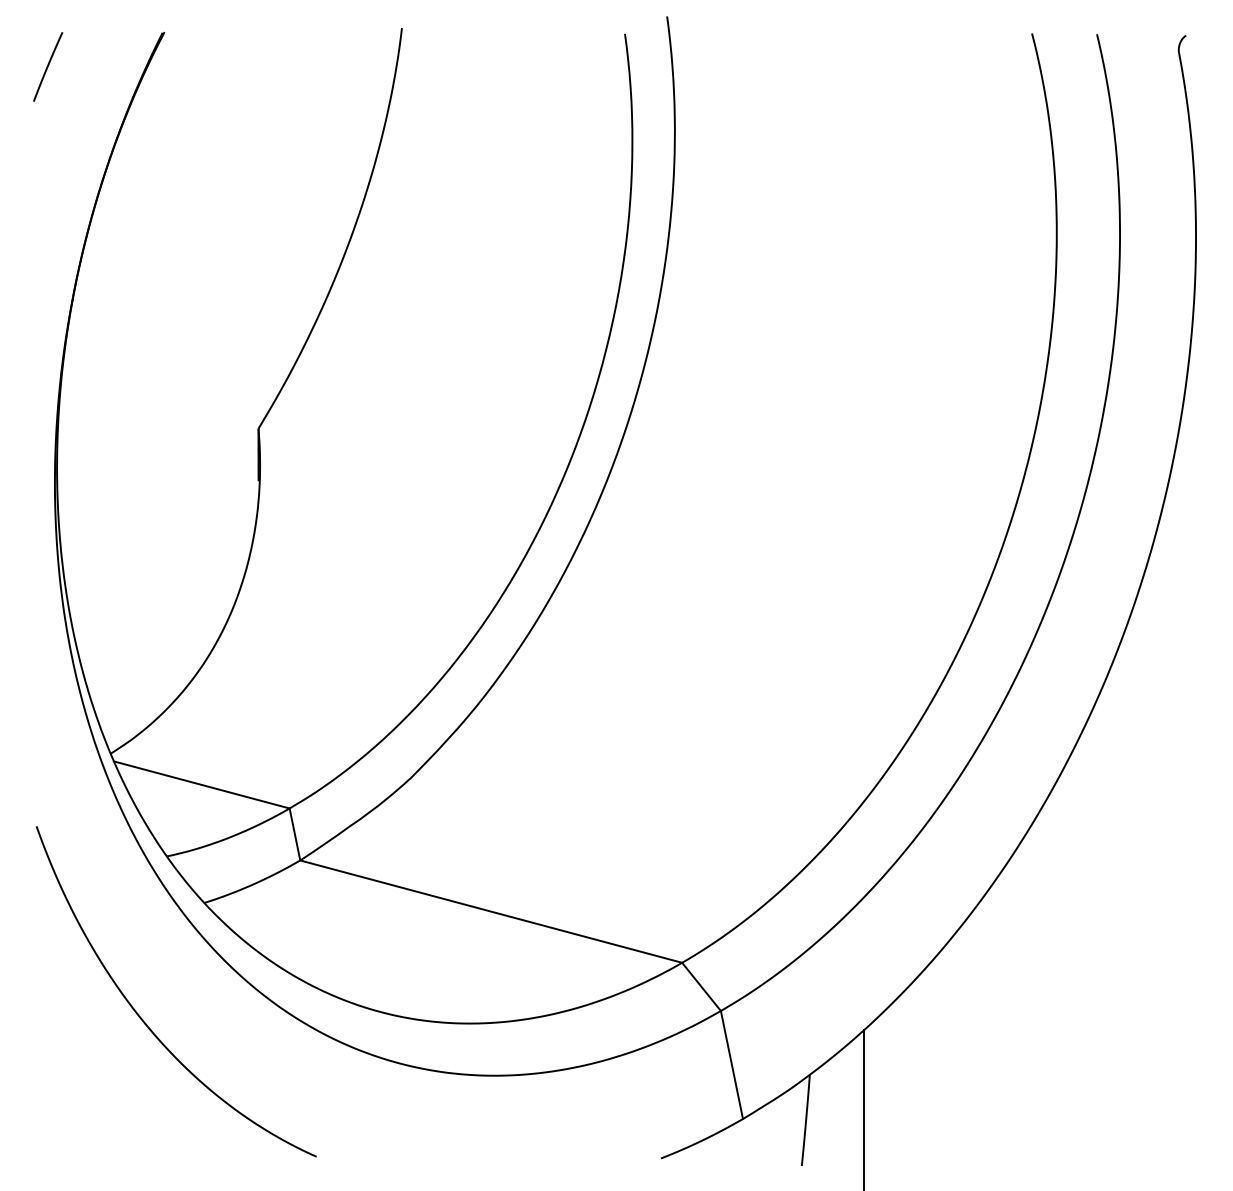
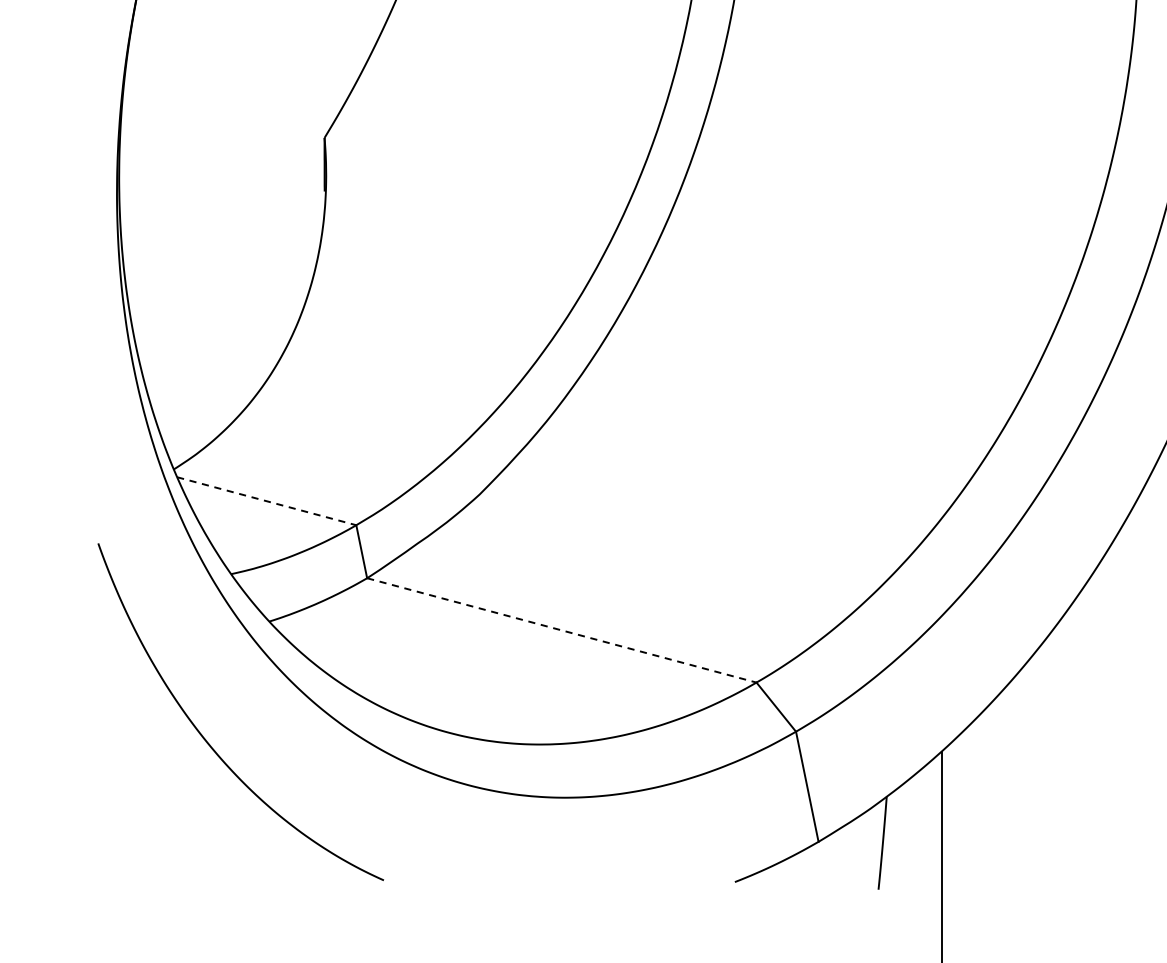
line: (201, 784) -> (266, 500), solid -> dashed
line: (491, 911) -> (562, 630), solid -> dashed

